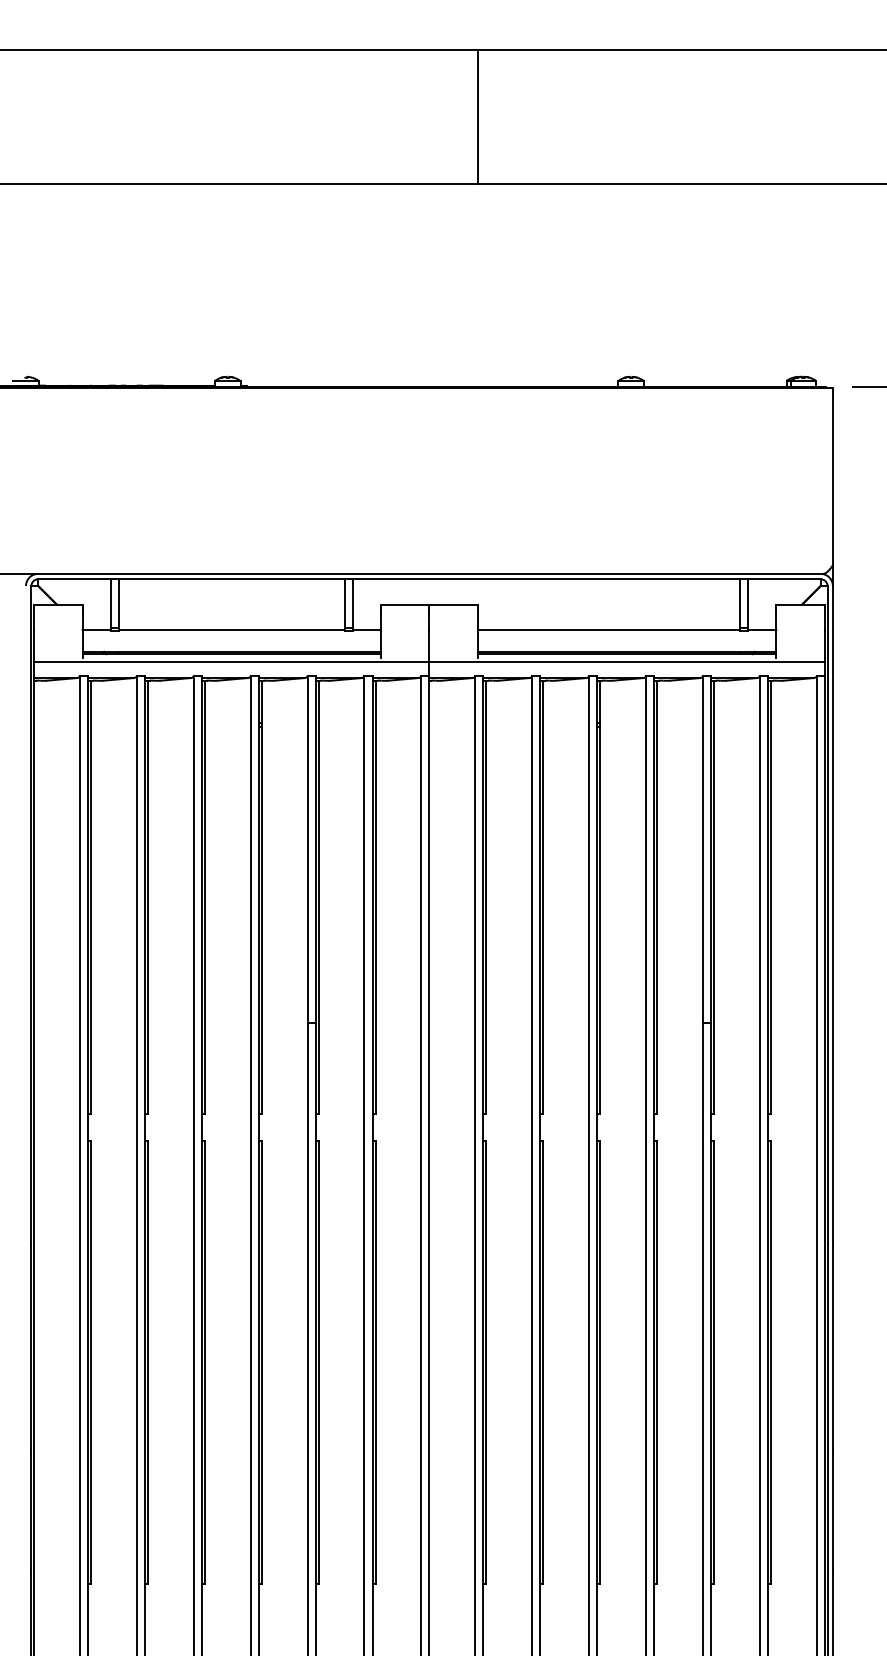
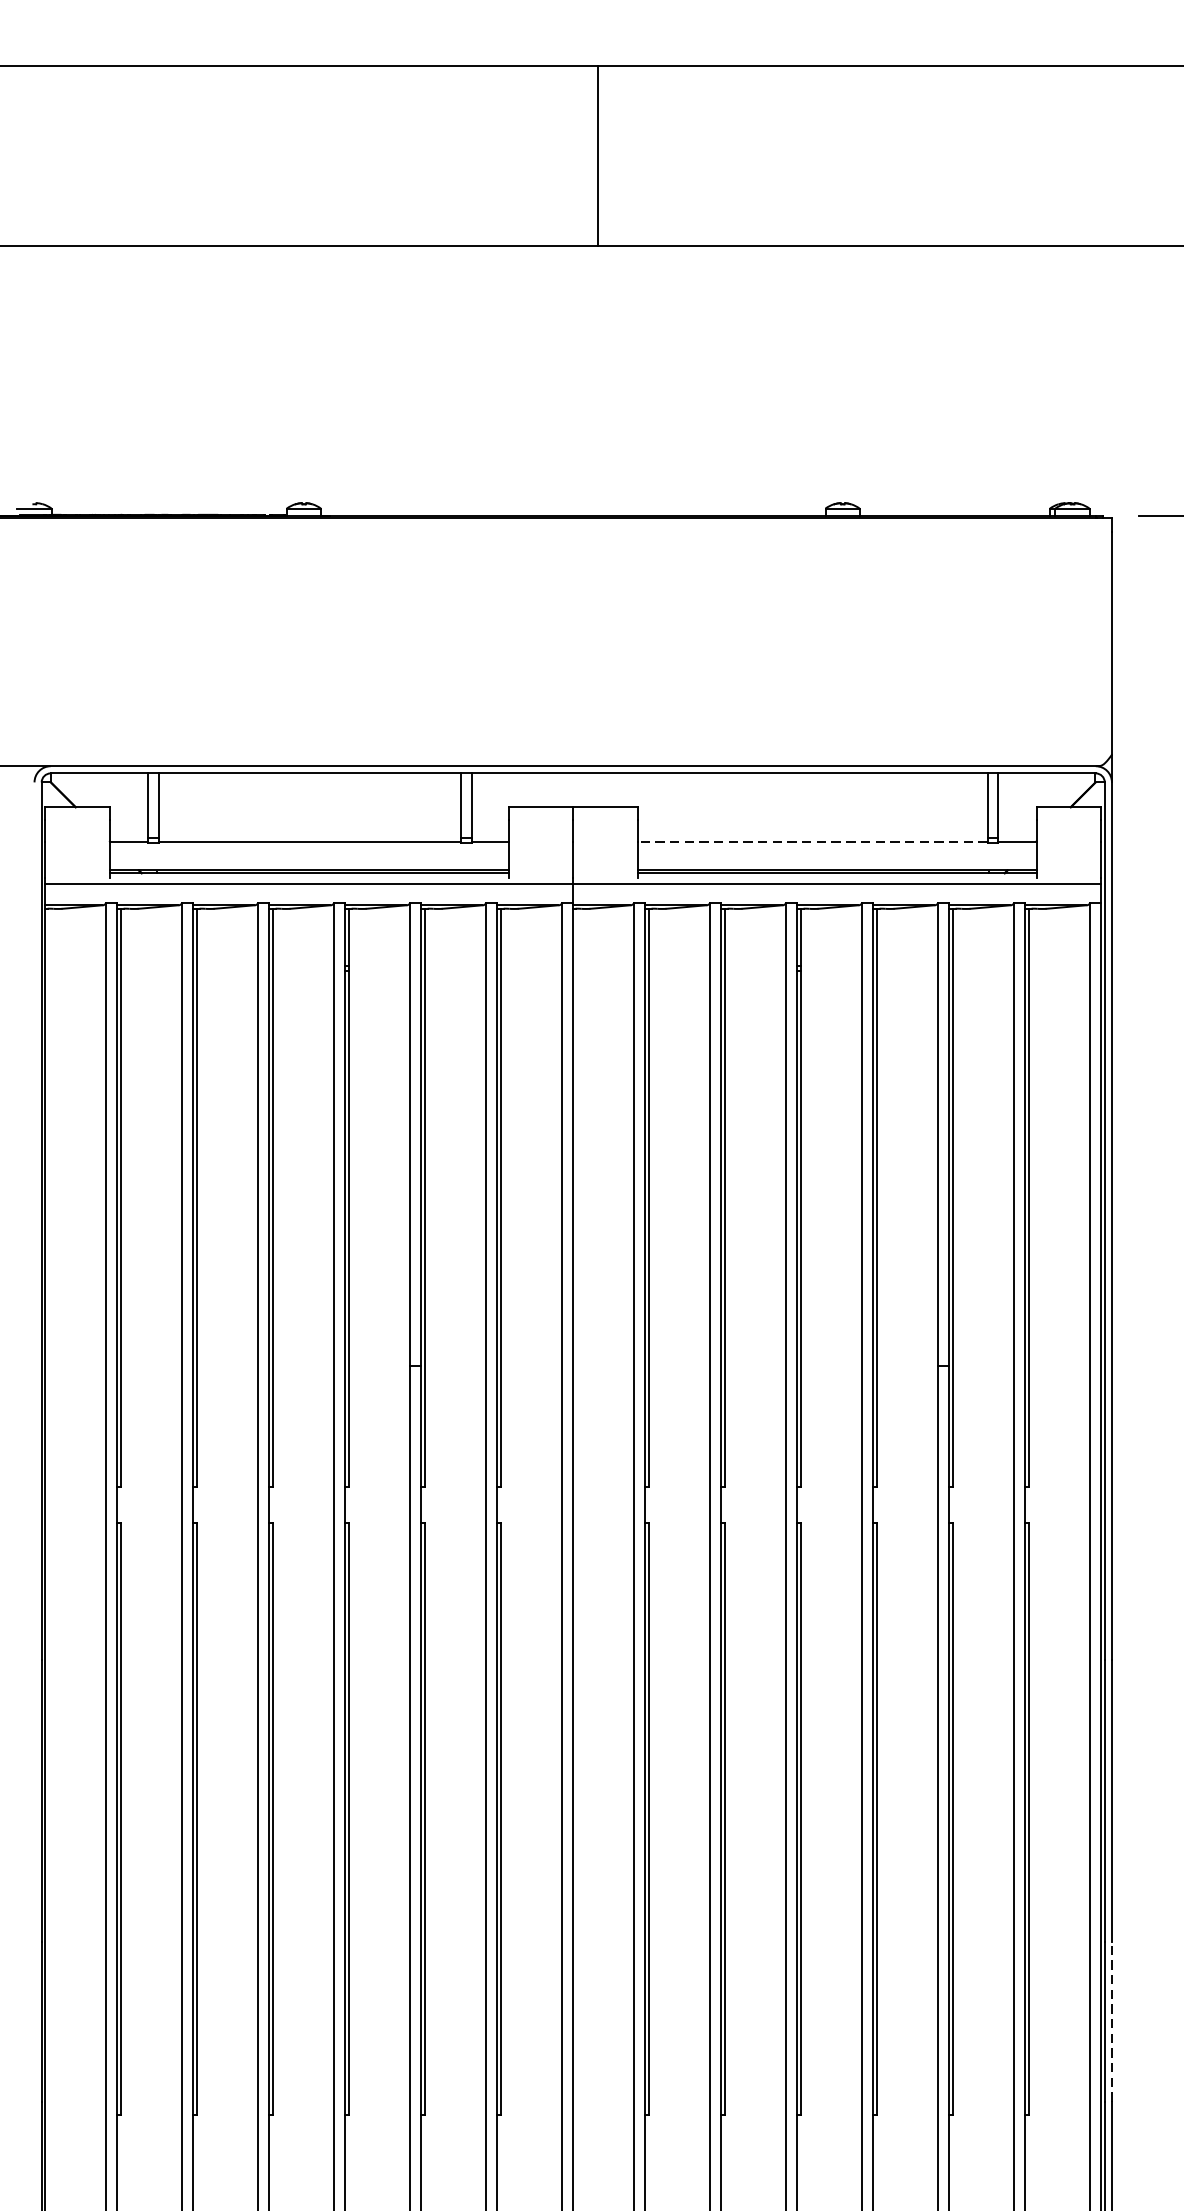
line: (478, 116) -> (598, 155), moved
line: (608, 630) -> (812, 841), solid -> dashed
line: (832, 1514) -> (1111, 2022), solid -> dashed

